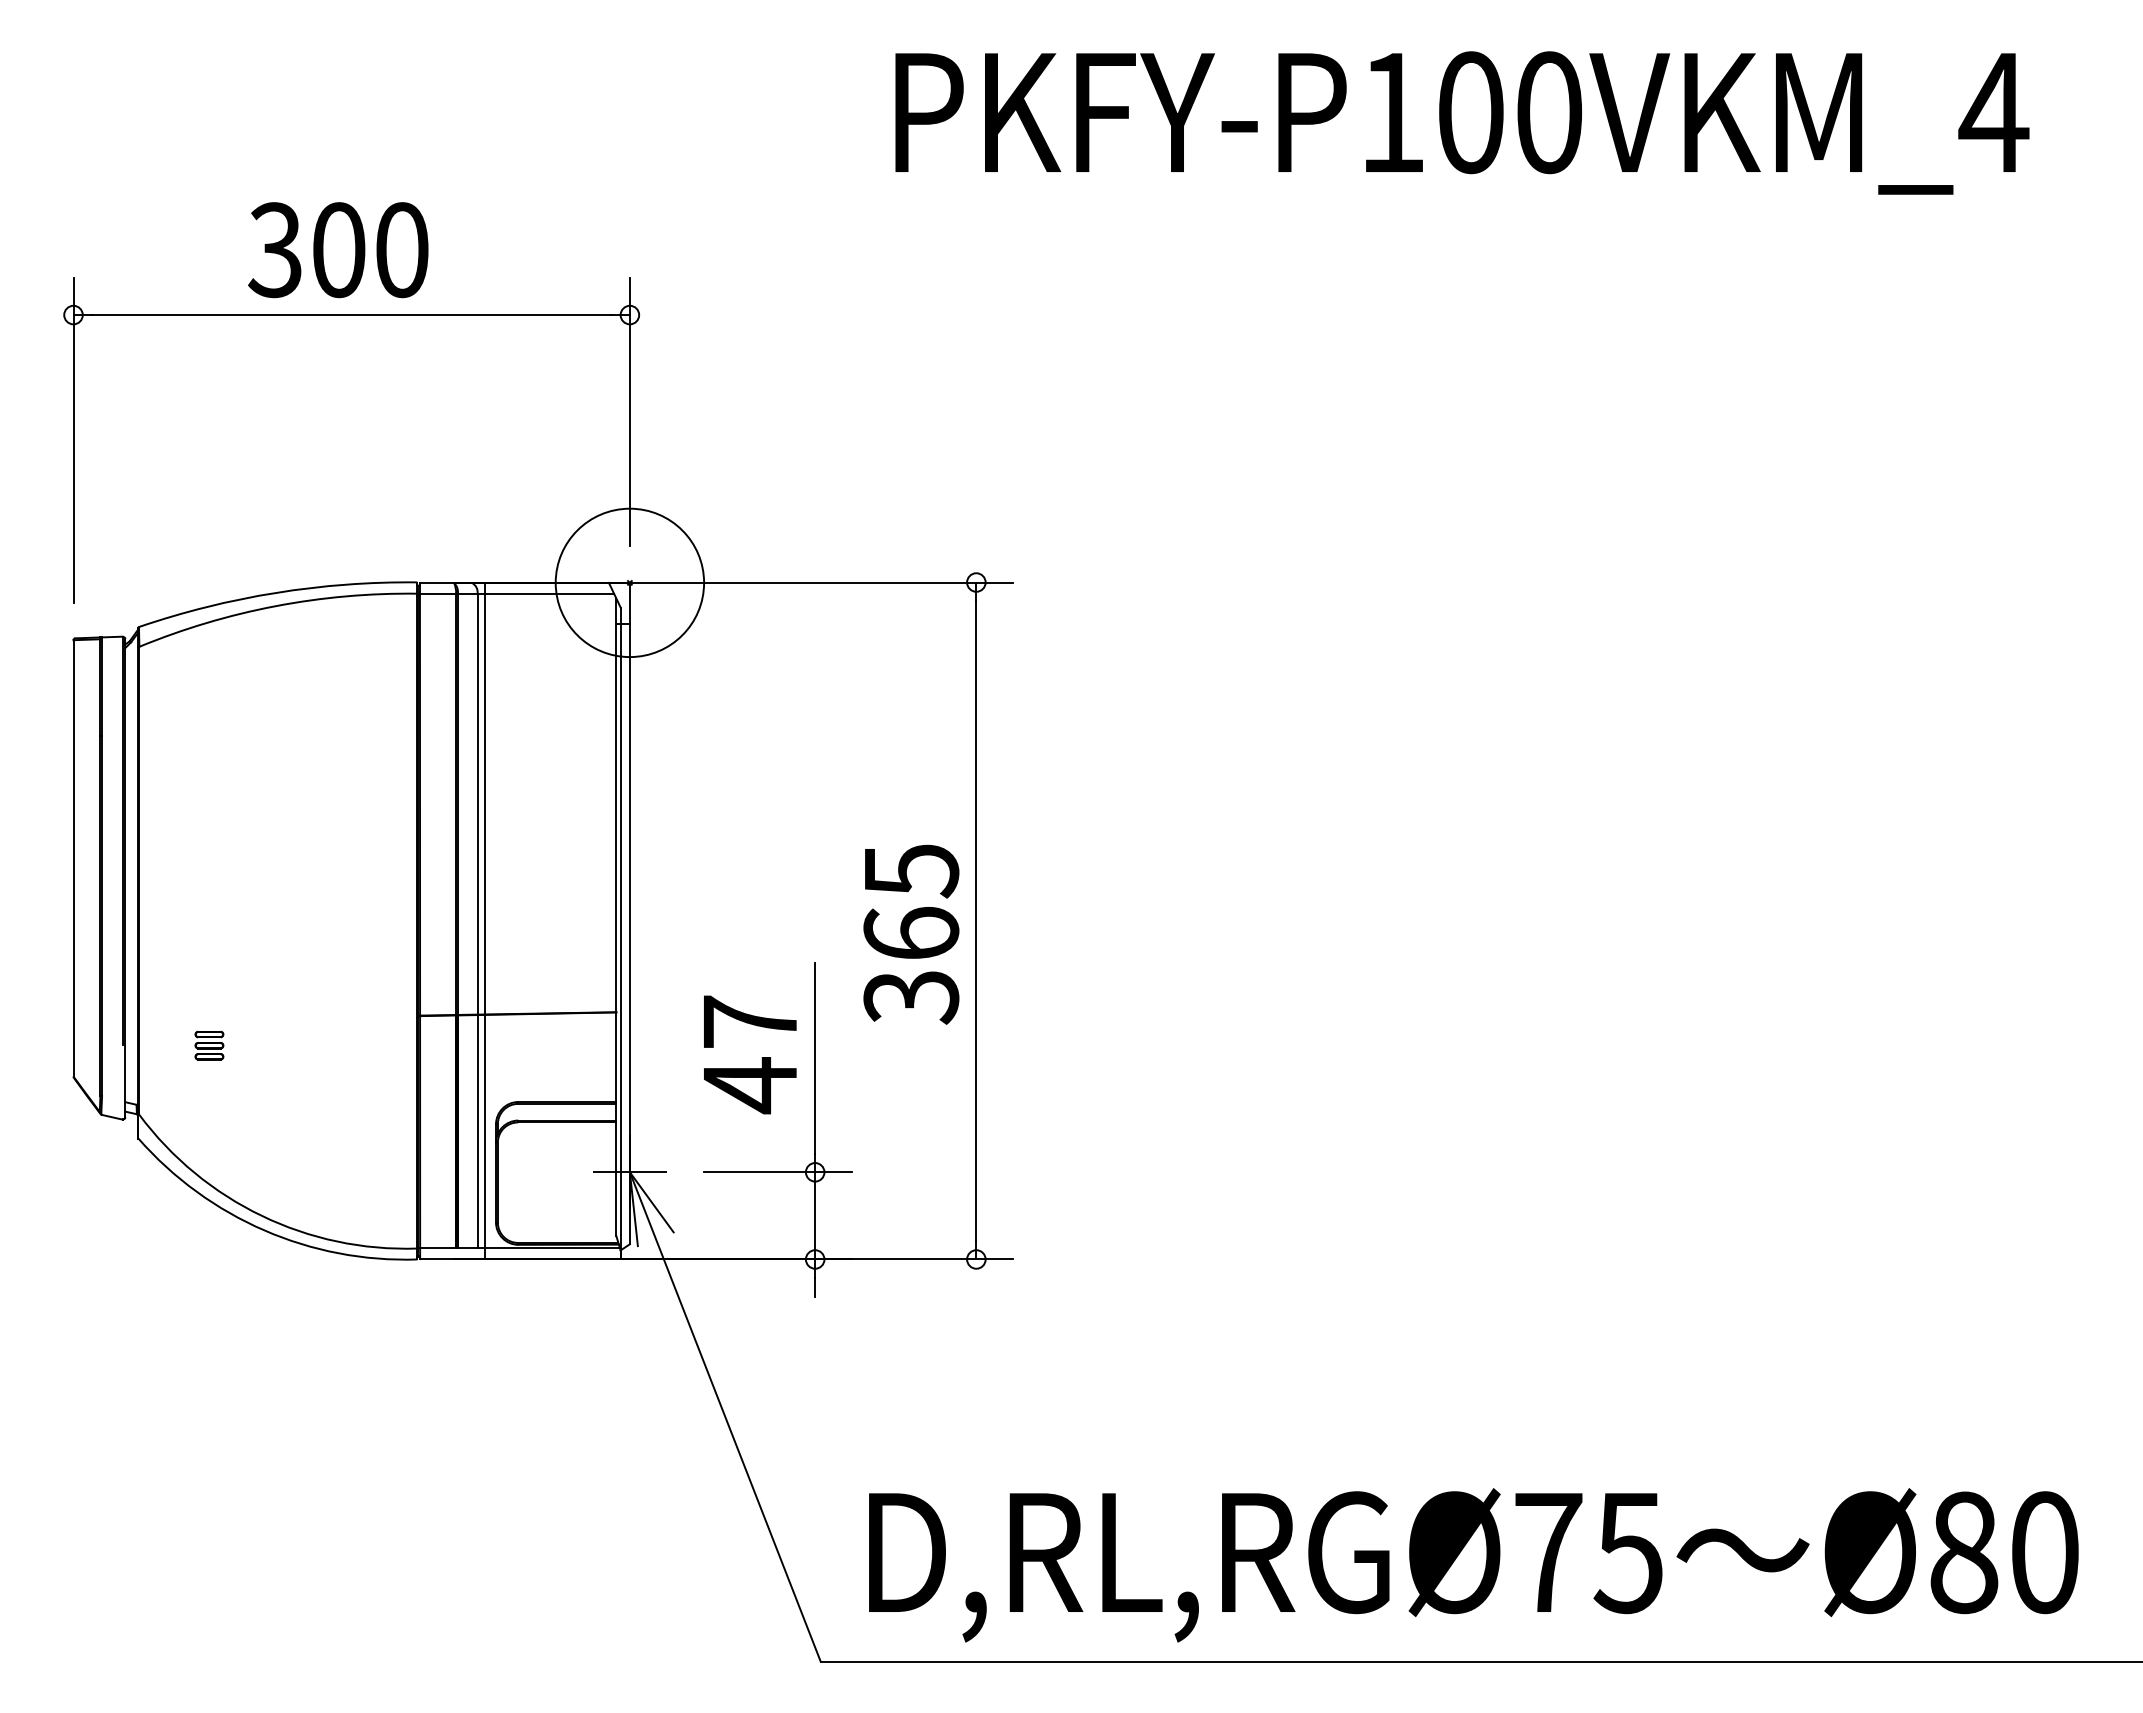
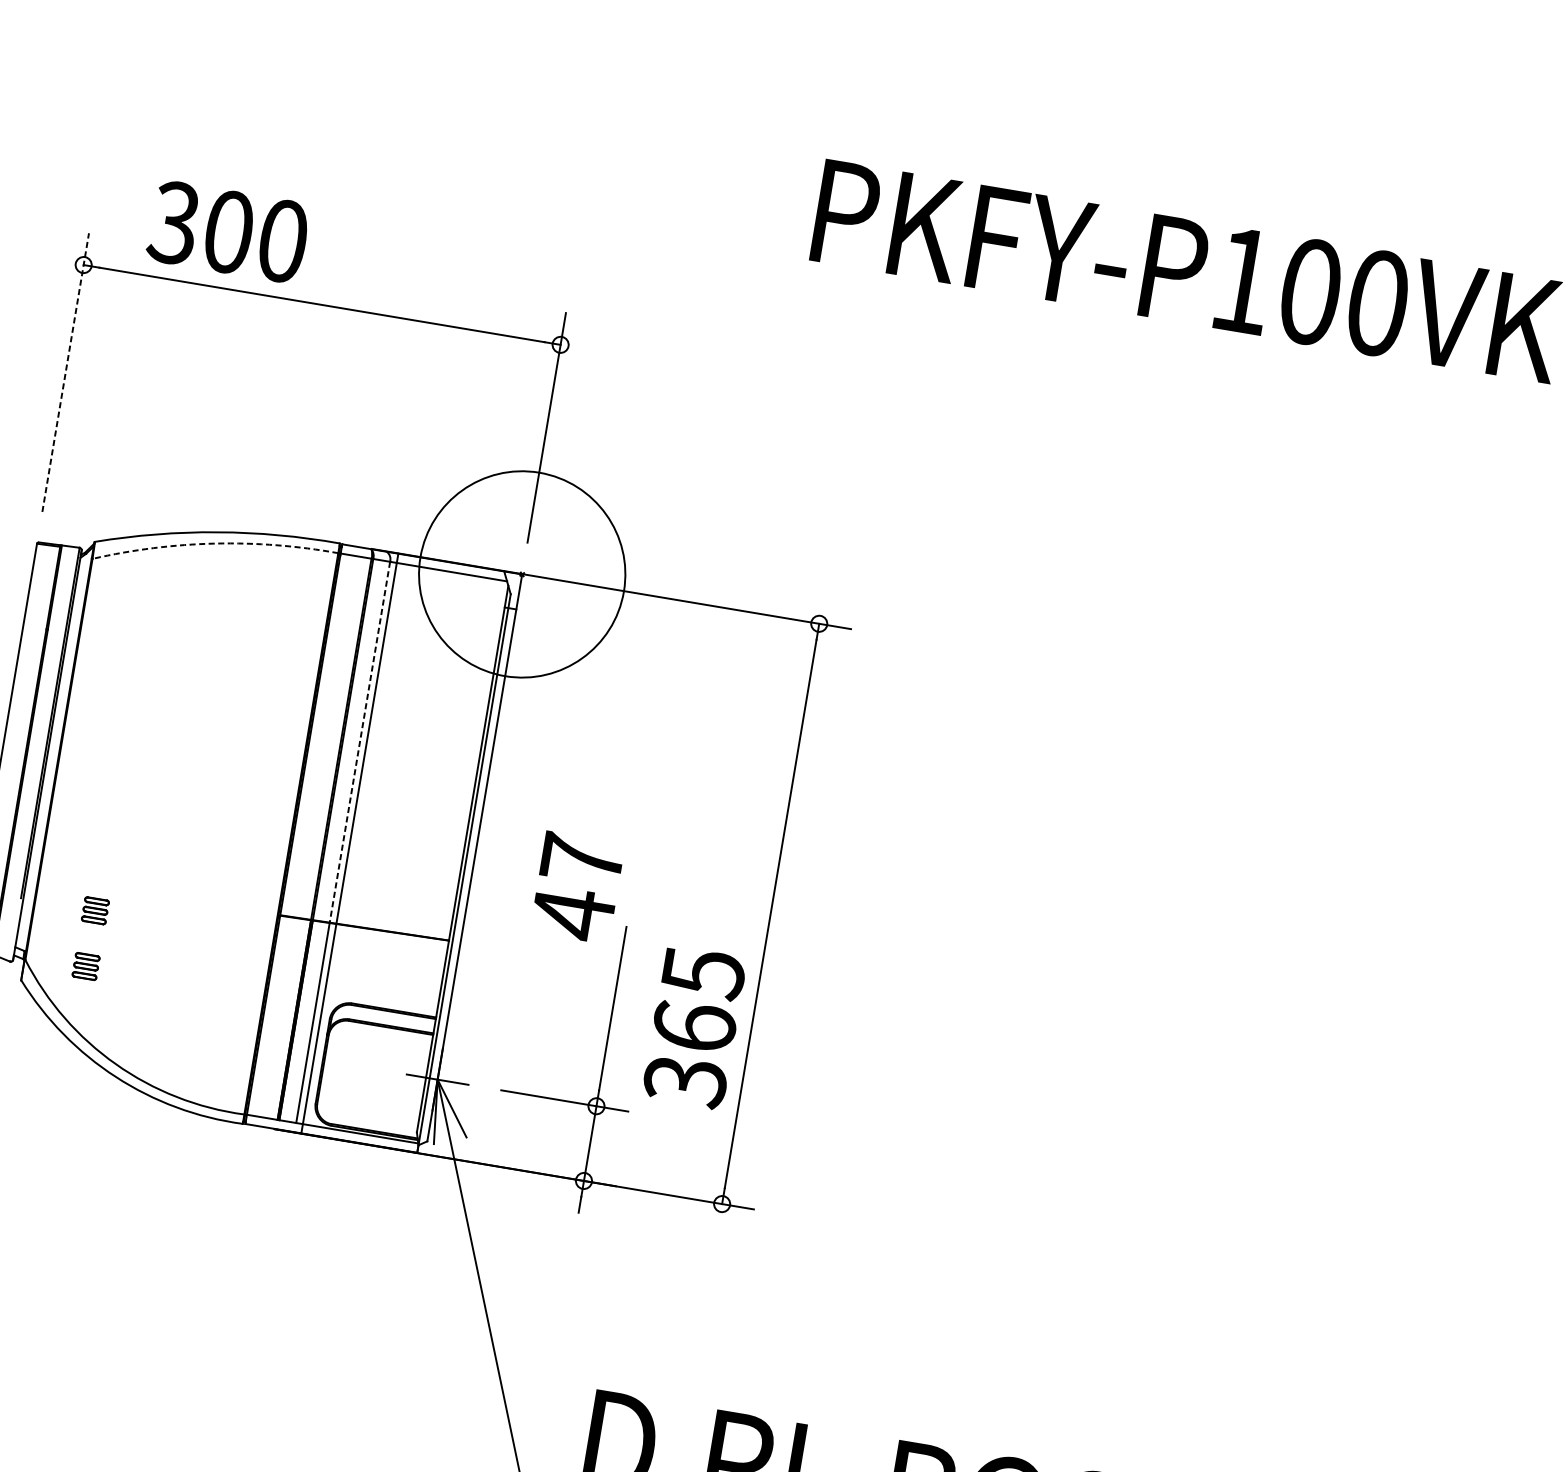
text: (338, 250) -> (228, 232), moved
line: (73, 440) -> (65, 372), solid -> dashed
circle: (629, 582) -> (521, 574), size x1.6
arc: (275, 606) -> (215, 543), solid -> dashed
line: (477, 804) -> (359, 742), solid -> dashed
text: (911, 934) -> (694, 1027), moved
text: (750, 1054) -> (577, 887), moved
part: (209, 1110) -> (86, 966), added

